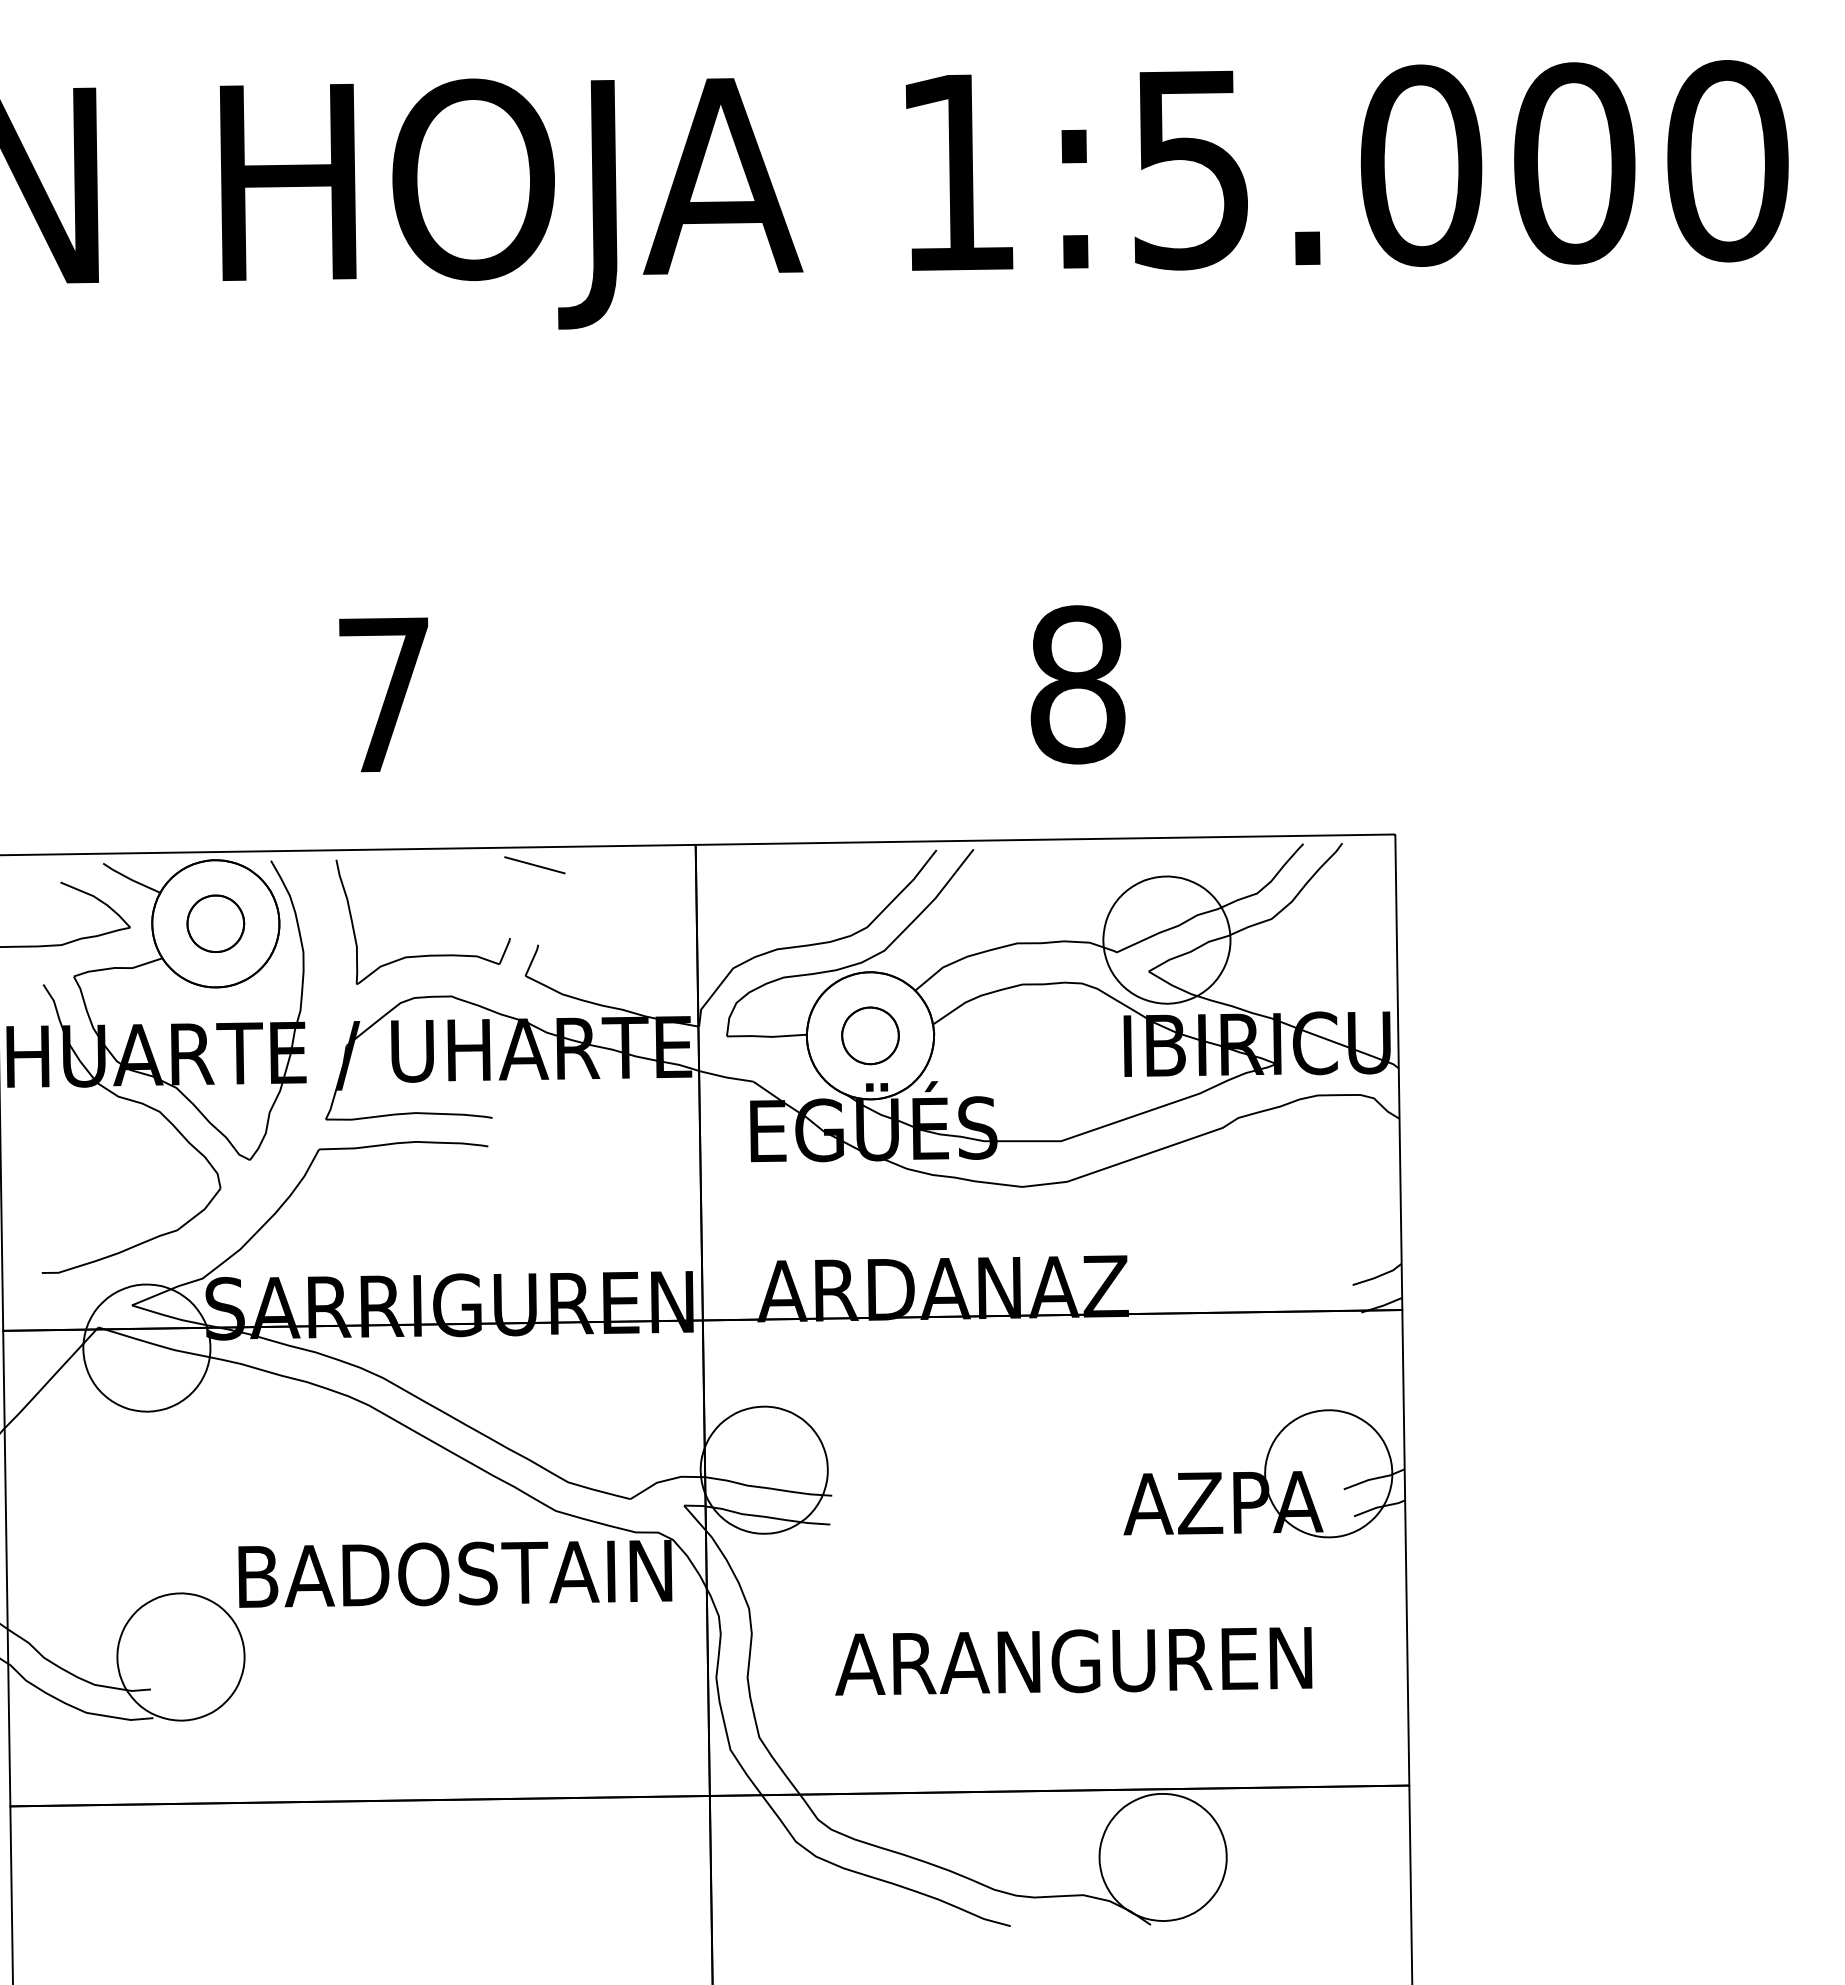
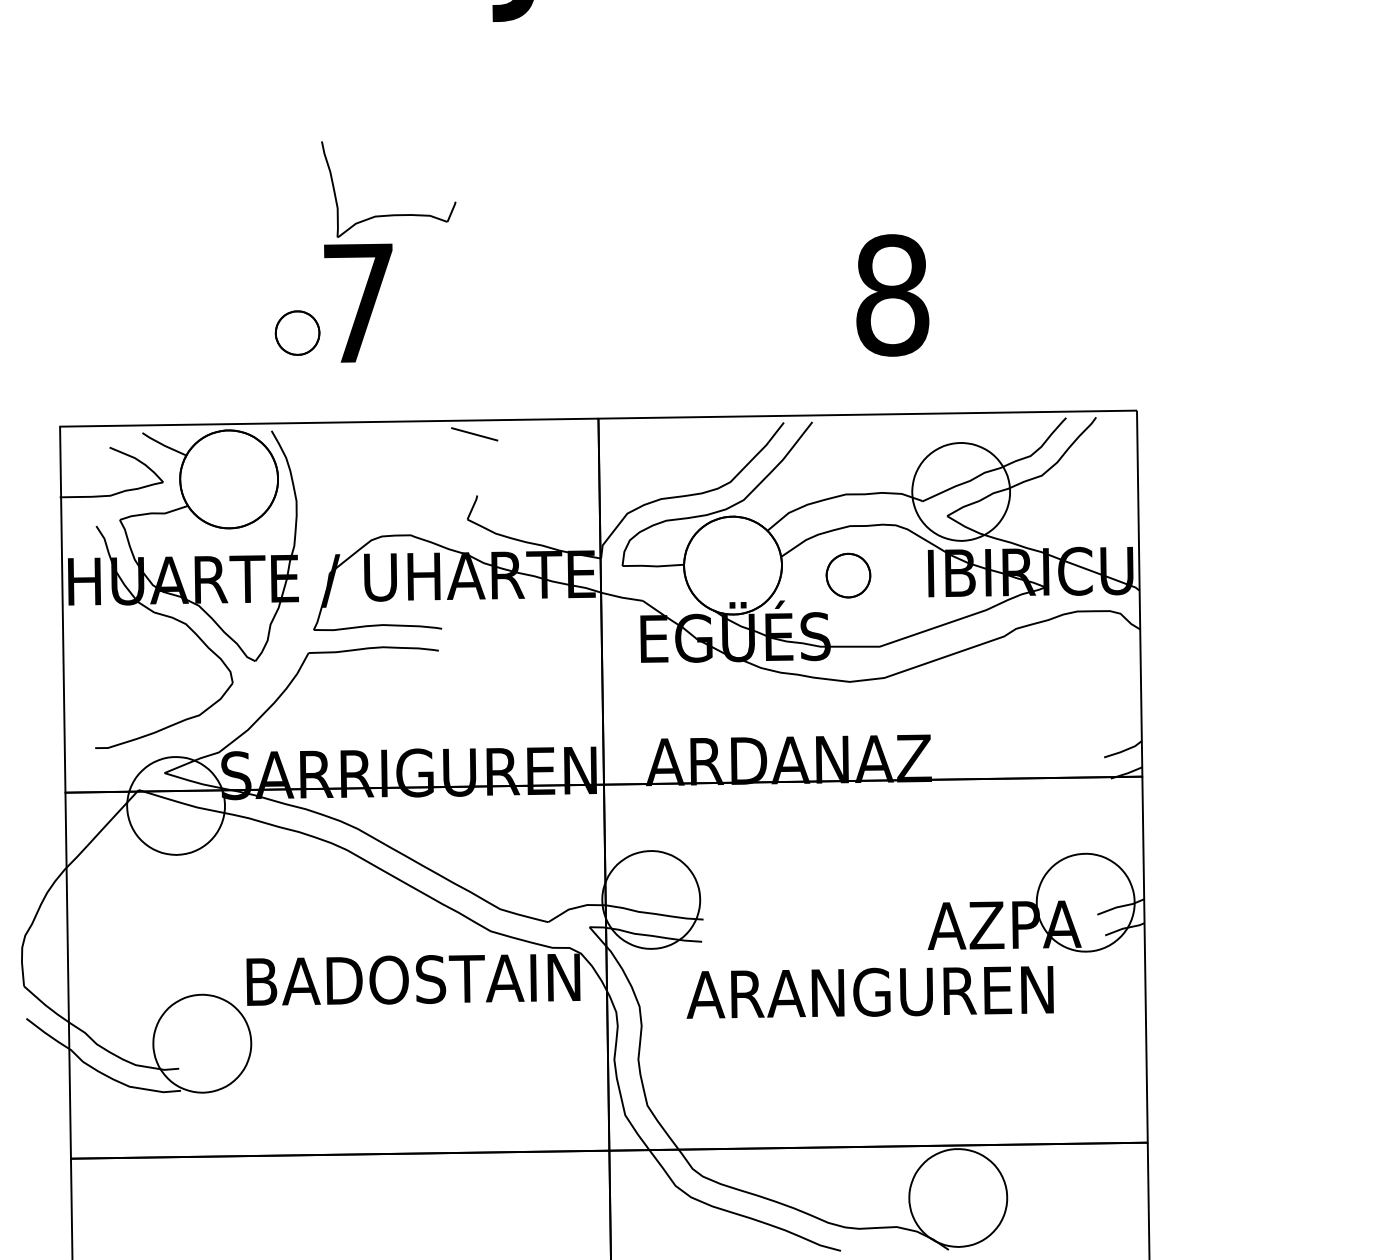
part: (215, 923) -> (297, 332), moved
part: (427, 954) -> (392, 214), moved
part: (870, 1035) -> (848, 575), moved
text: (1073, 1661) -> (870, 992), moved

